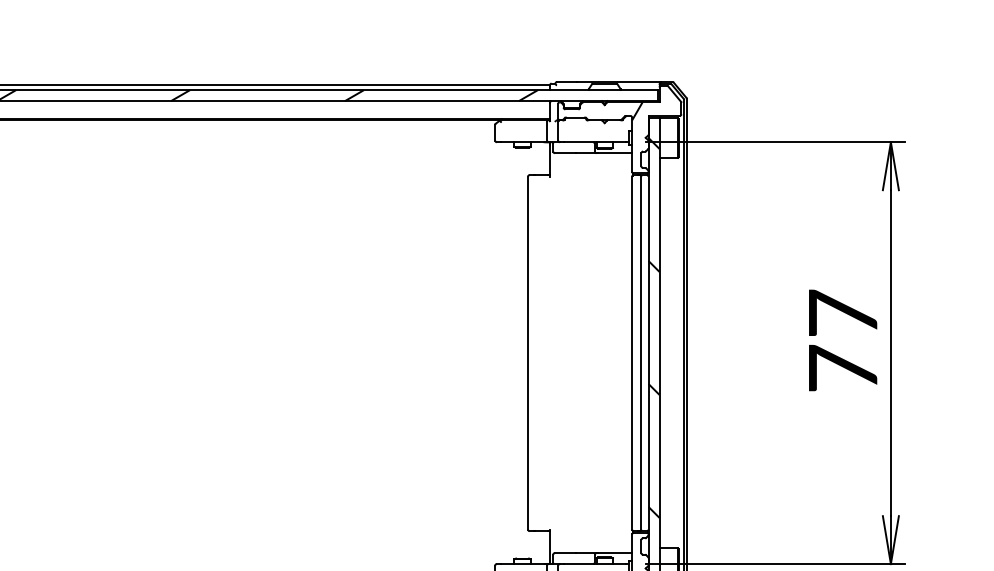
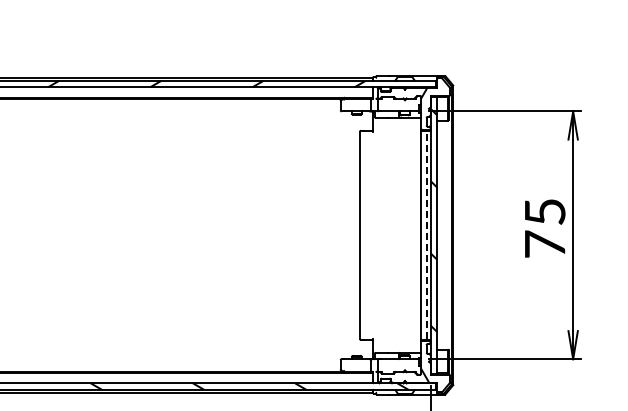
text: (843, 312) -> (545, 211), 77 -> 75
line: (641, 353) -> (426, 235), solid -> dashed

